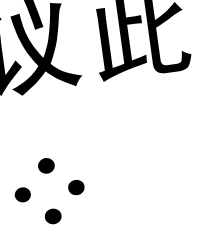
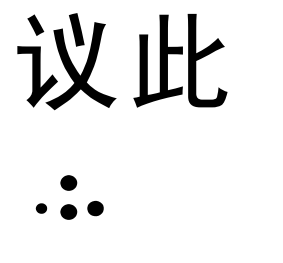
part: (22, 194) -> (41, 208), size x0.7
part: (49, 194) -> (68, 211), added
fill: (52, 215) -> (68, 233), removed

